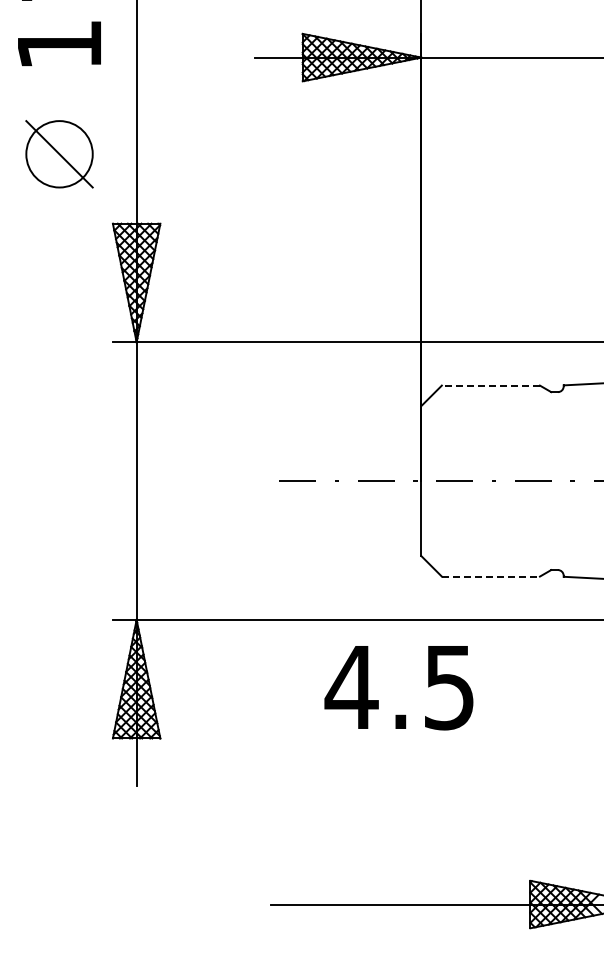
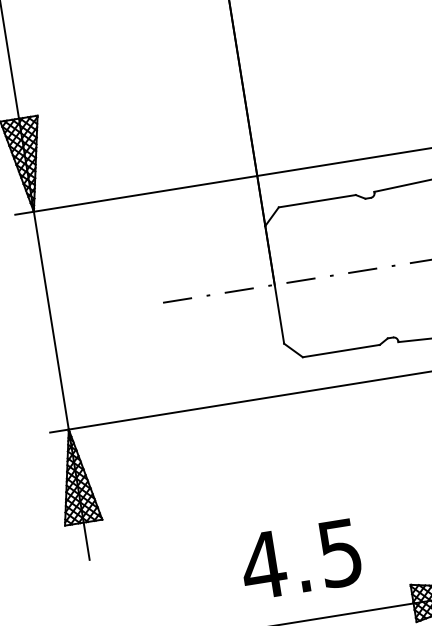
line: (490, 385) -> (316, 201), dashed -> solid
line: (491, 576) -> (341, 350), dashed -> solid
text: (398, 688) -> (300, 560), moved

